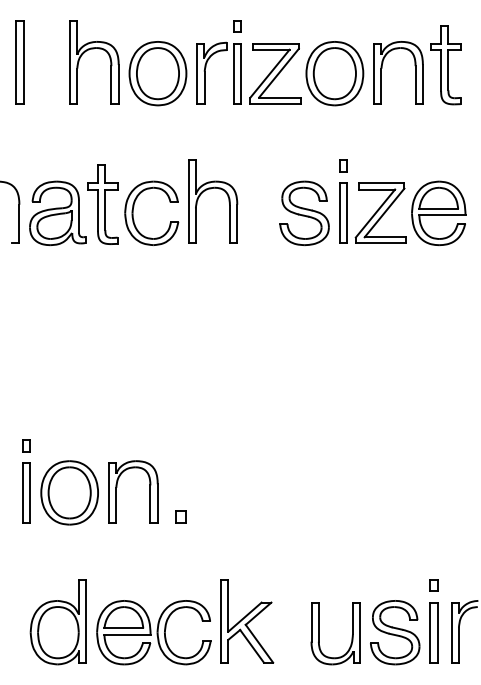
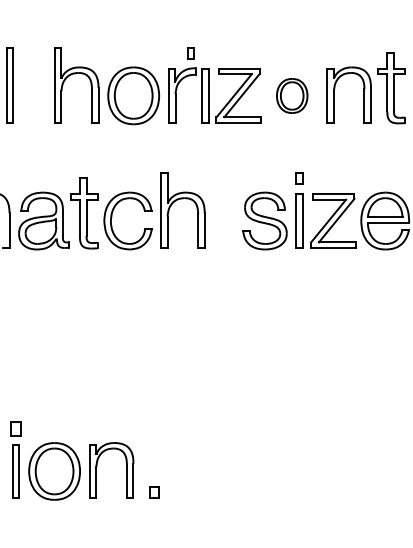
part: (237, 26) -> (190, 53), moved
part: (334, 73) -> (291, 95), size x0.6
part: (26, 445) -> (15, 428), size x1.4

